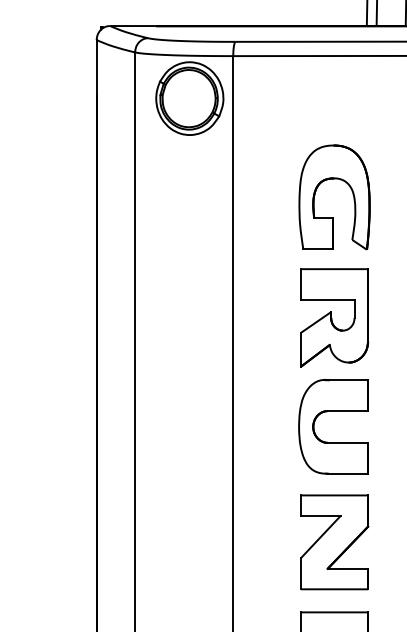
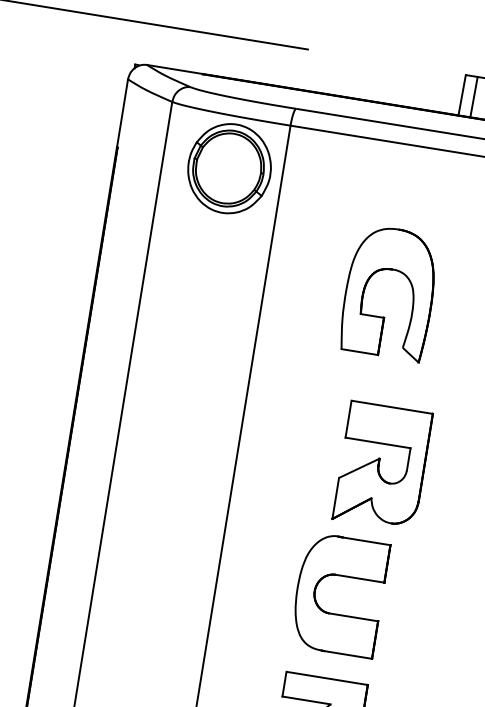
part: (350, 189) -> (410, 286), moved
part: (334, 317) -> (382, 465), moved

